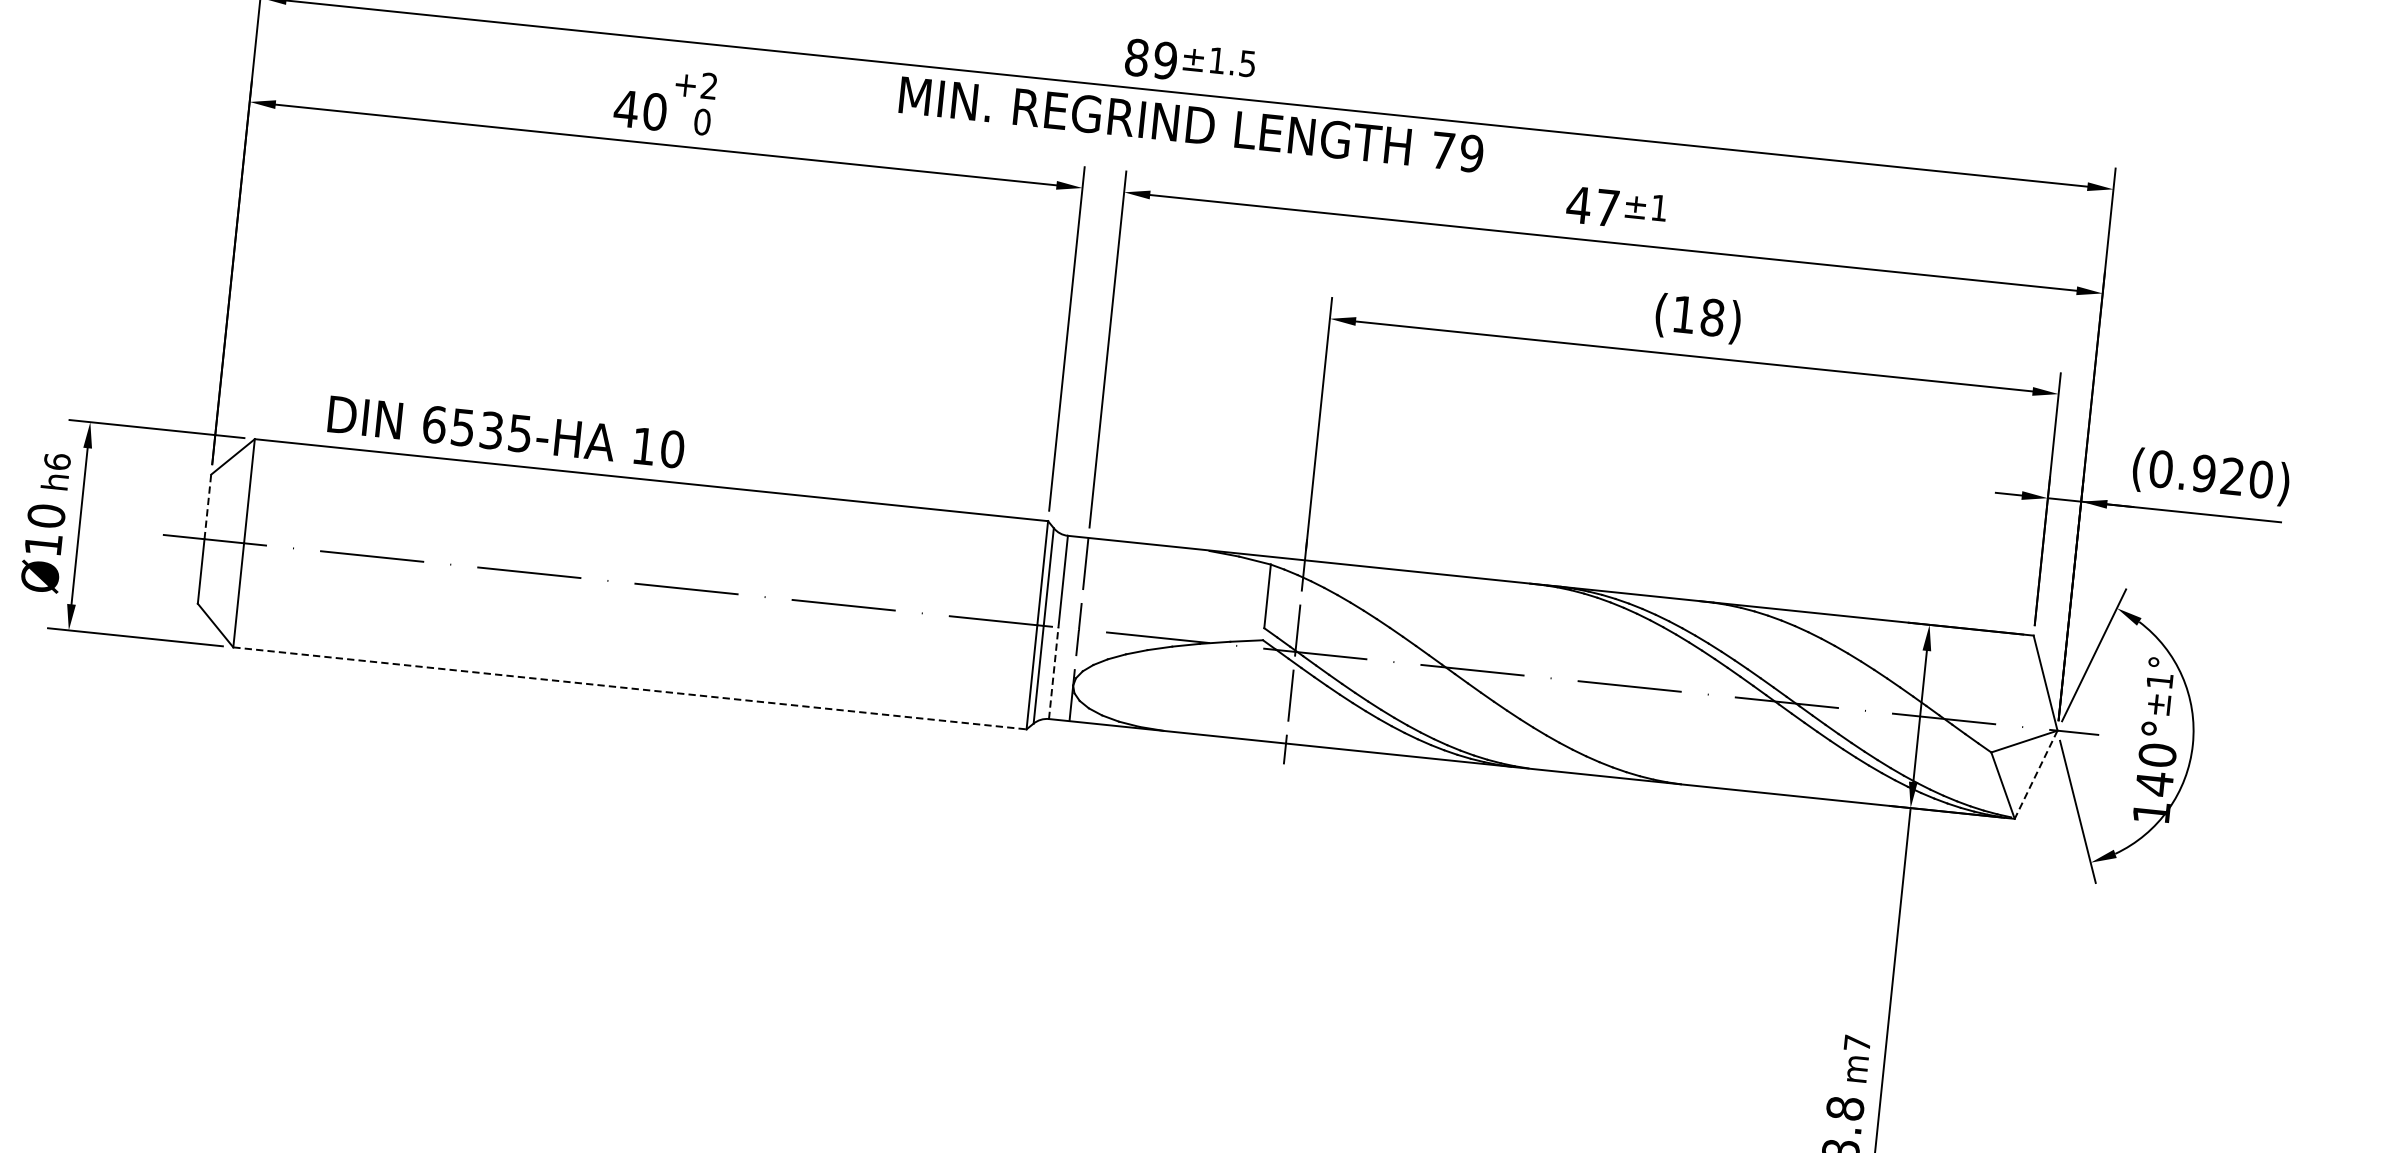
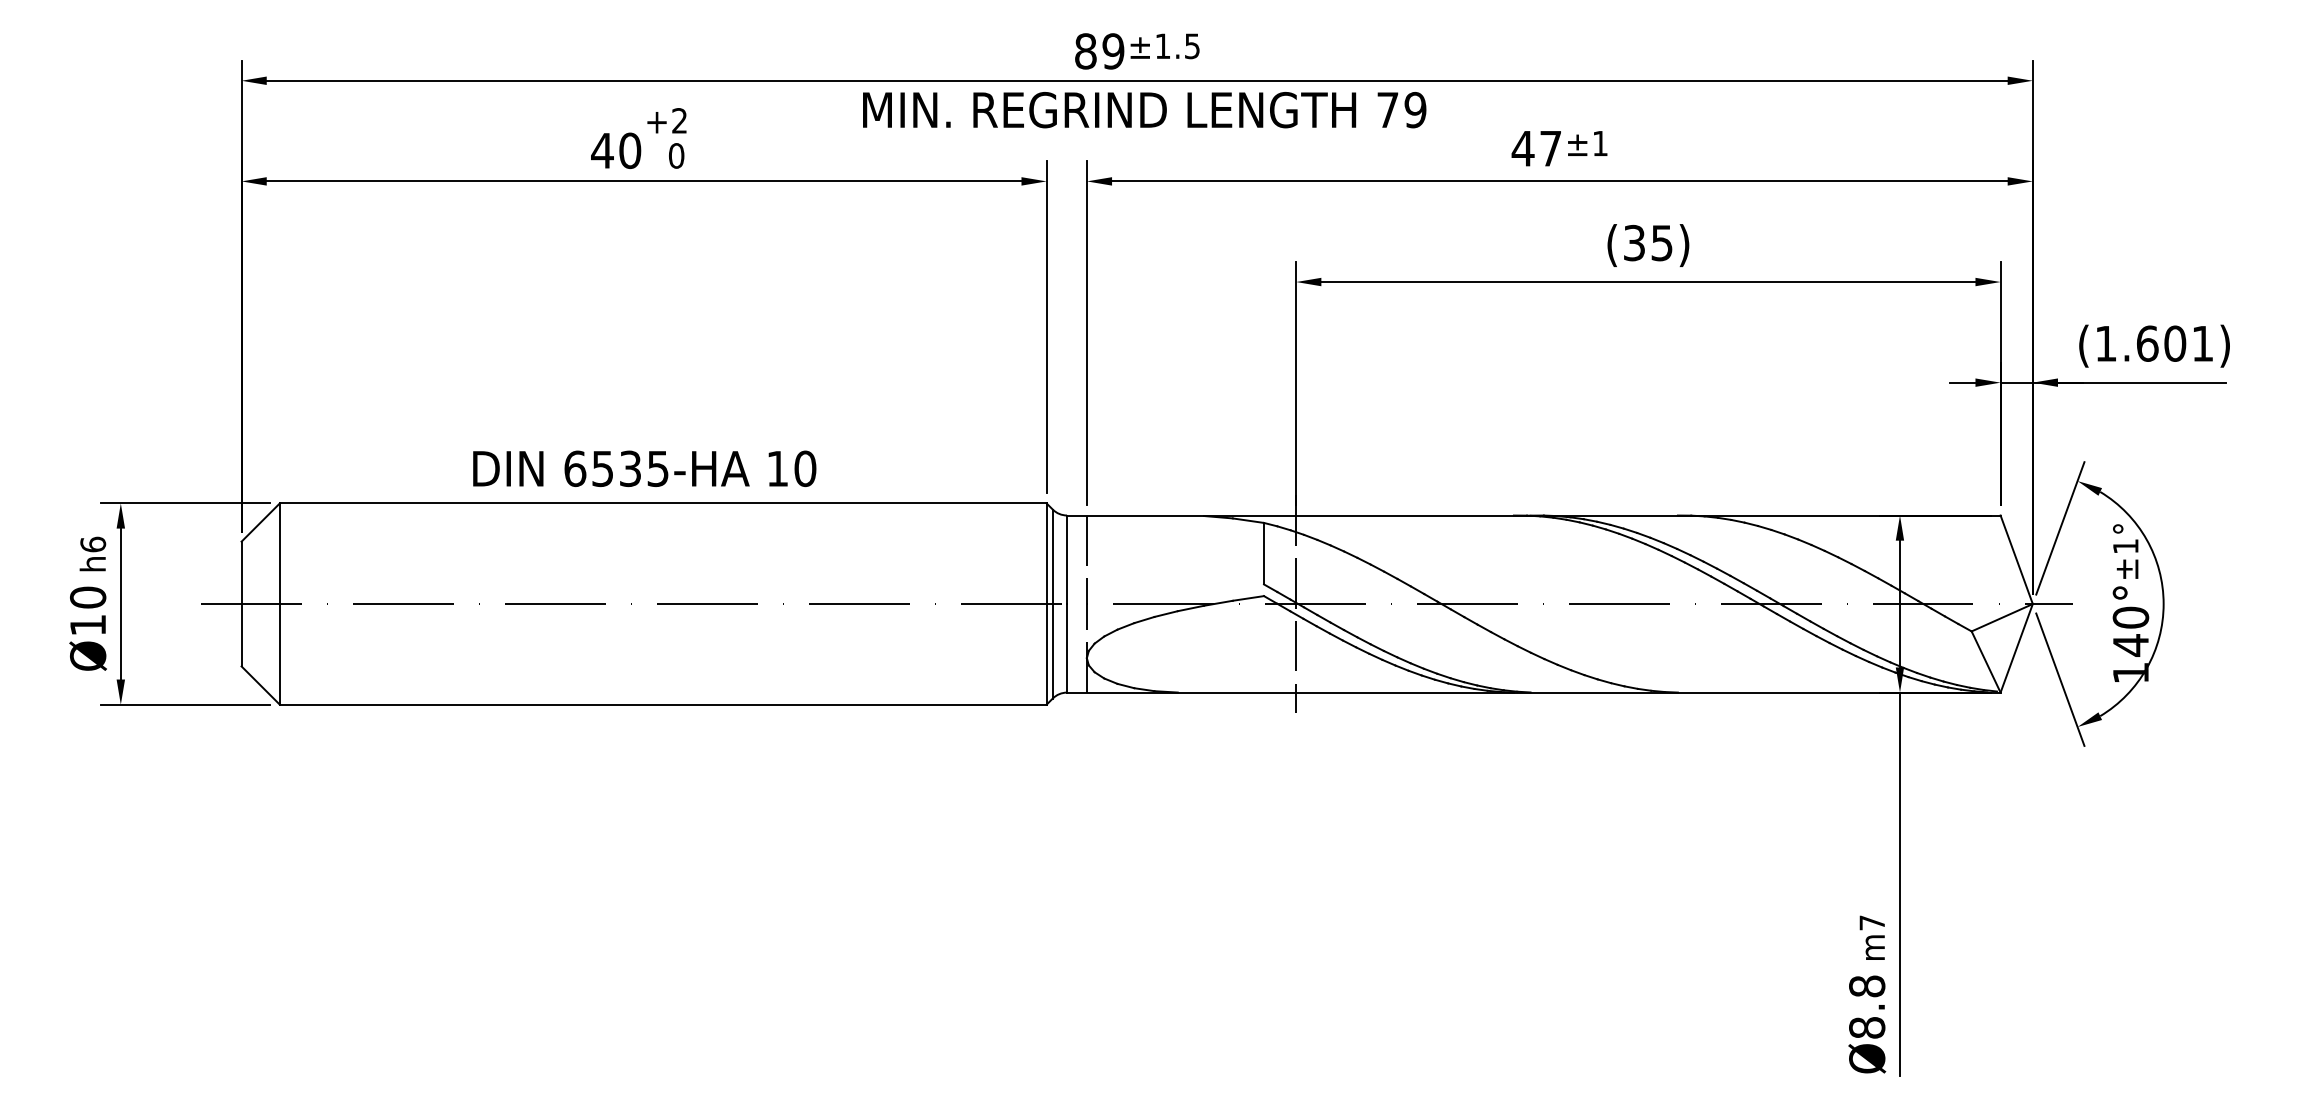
text: (1698, 315) -> (1648, 242), (18) -> (35)
text: (506, 431) -> (644, 468), moved
text: (2211, 474) -> (2154, 343), (0.920) -> (1.601)
line: (207, 506) -> (241, 572), dashed -> solid
line: (1054, 672) -> (1067, 647), dashed -> solid
line: (630, 688) -> (663, 704), dashed -> solid
line: (2035, 774) -> (2016, 648), dashed -> solid

